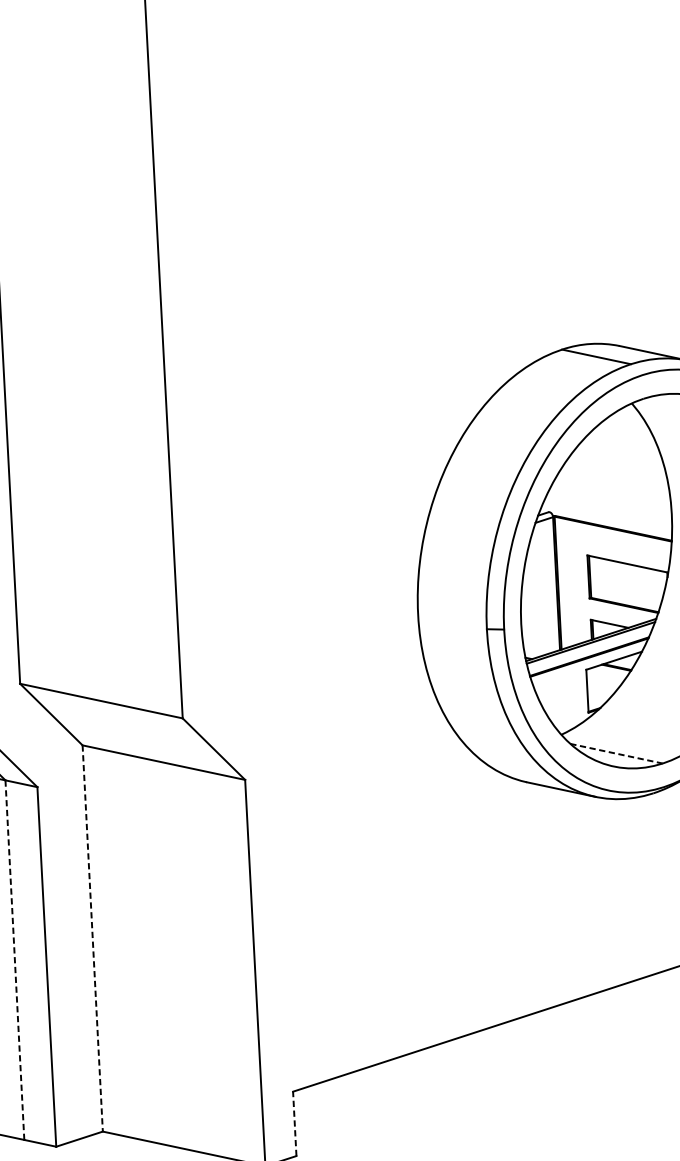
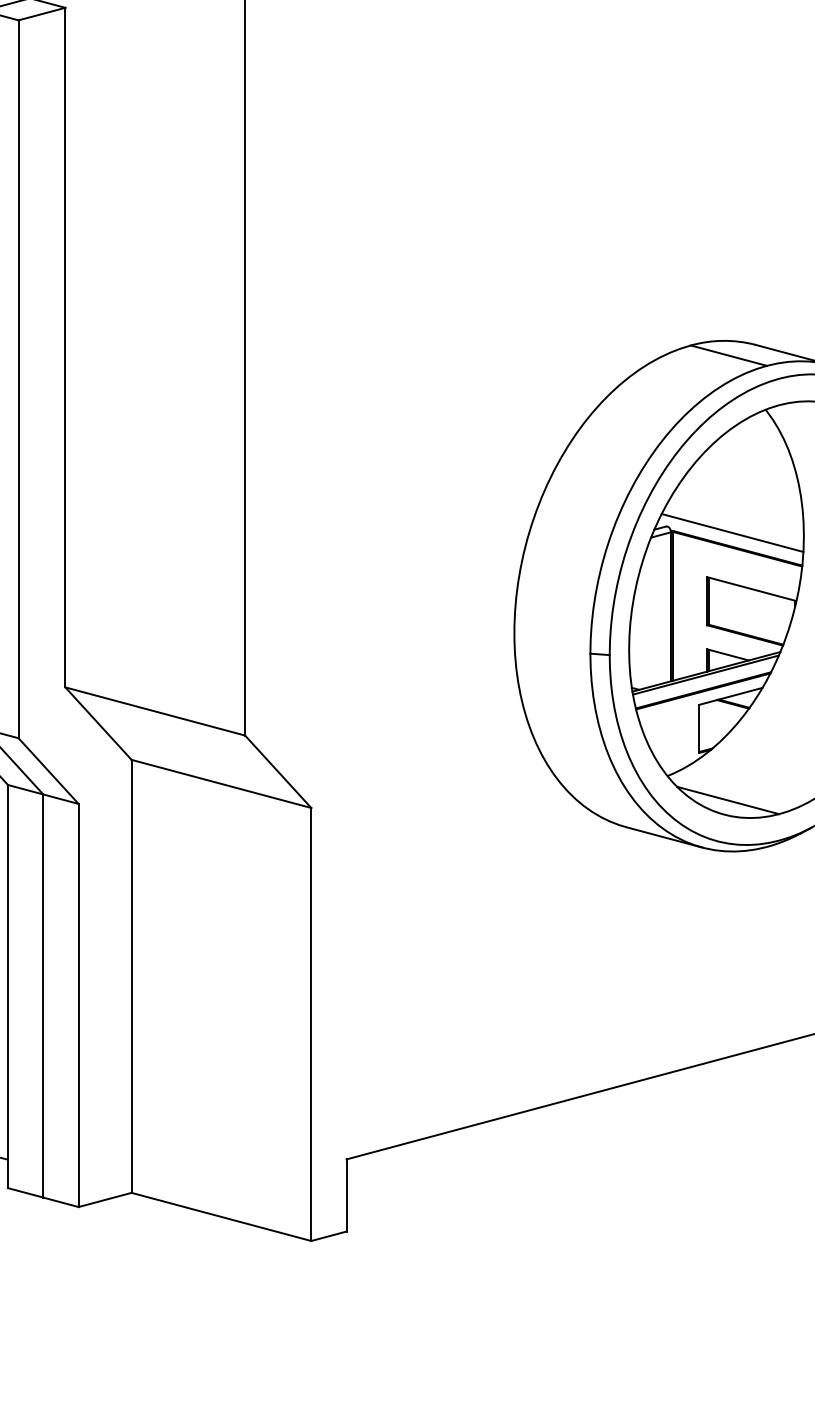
line: (607, 514) -> (732, 532), added
line: (616, 753) -> (728, 800), dashed -> solid
line: (92, 938) -> (131, 976), dashed -> solid
line: (15, 960) -> (43, 996), dashed -> solid
line: (294, 1123) -> (346, 1194), dashed -> solid

